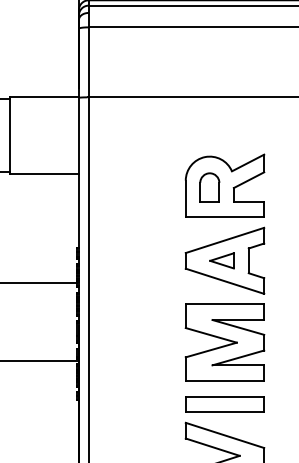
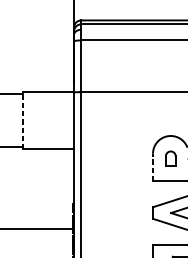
line: (10, 135) -> (23, 120), solid -> dashed
part: (209, 187) -> (170, 158), size x0.7
line: (185, 198) -> (152, 166), solid -> dashed

